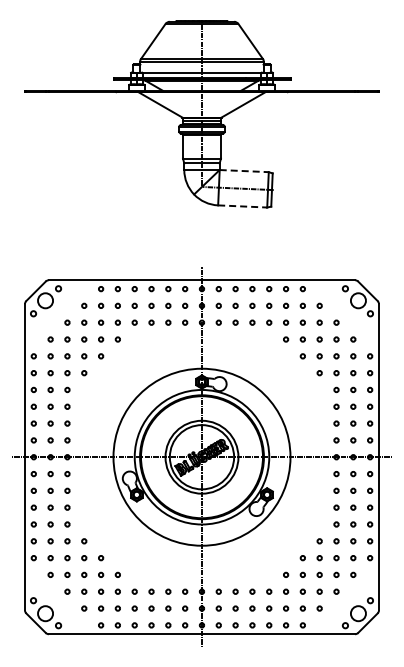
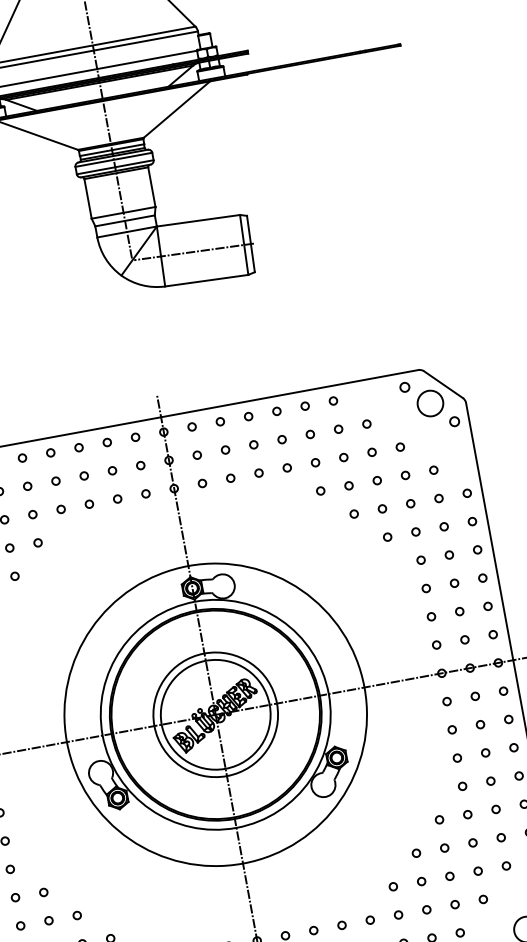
line: (244, 171) -> (199, 221), dashed -> solid
line: (242, 206) -> (206, 280), dashed -> solid

